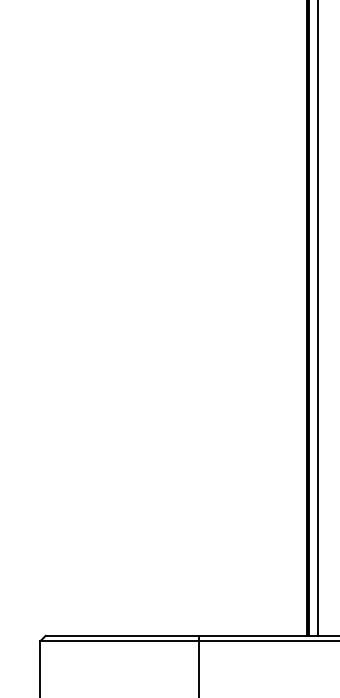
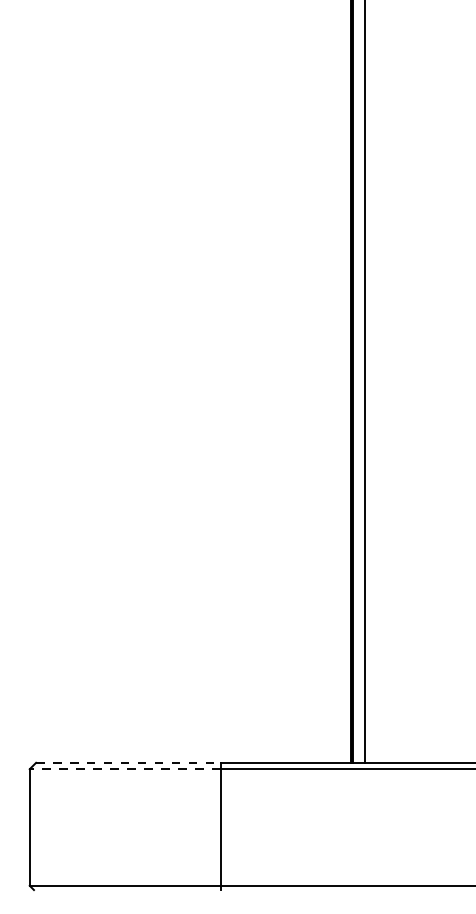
line: (122, 635) -> (128, 762), solid -> dashed
line: (119, 641) -> (124, 769), solid -> dashed

